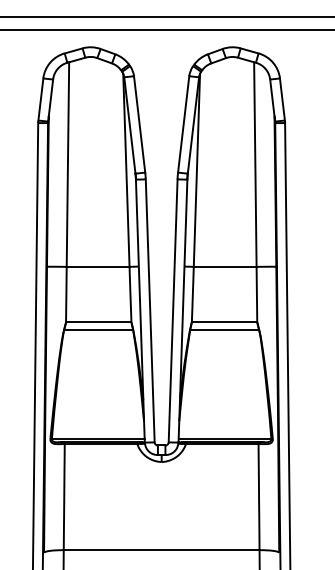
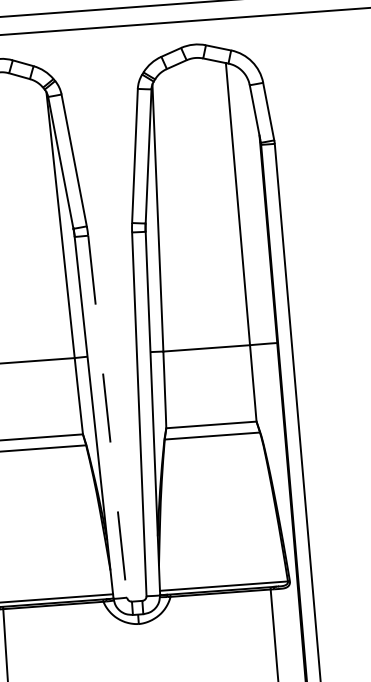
line: (150, 310) -> (108, 416), solid -> dashed

